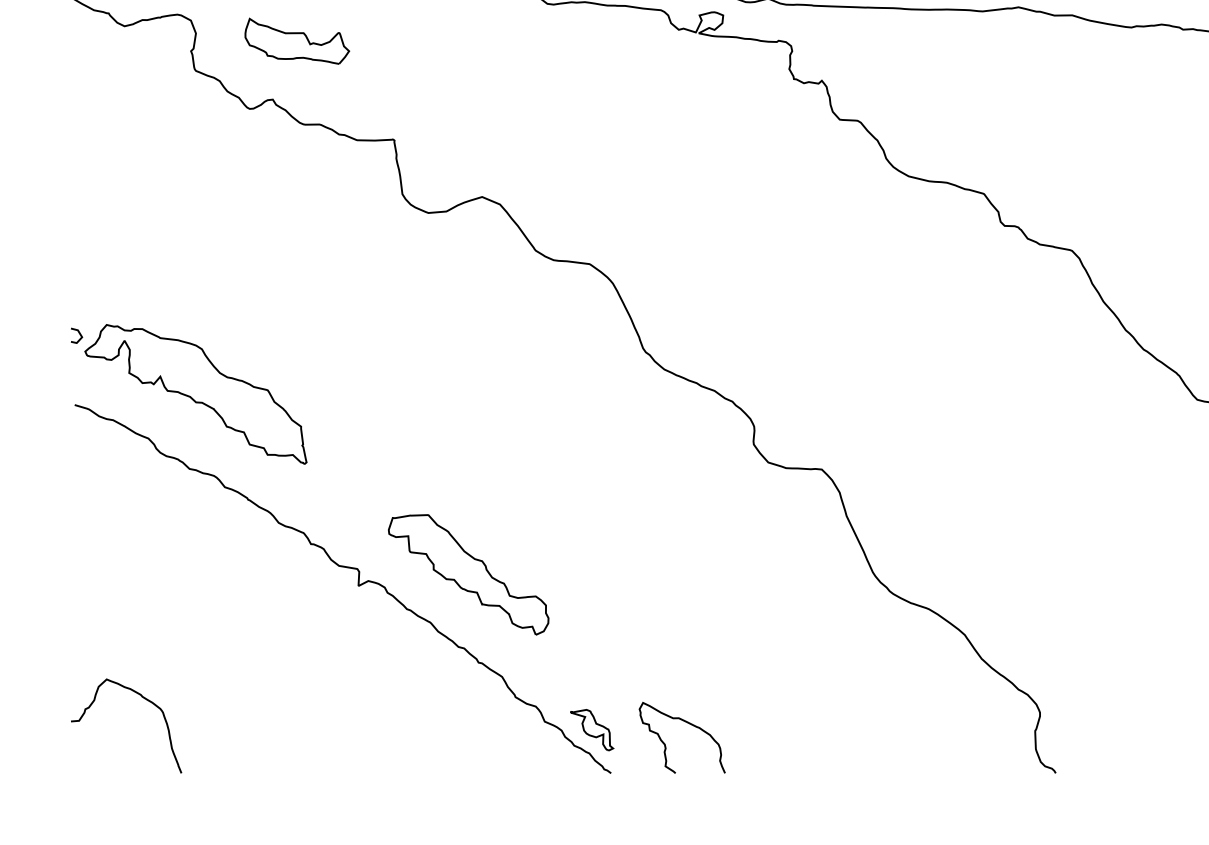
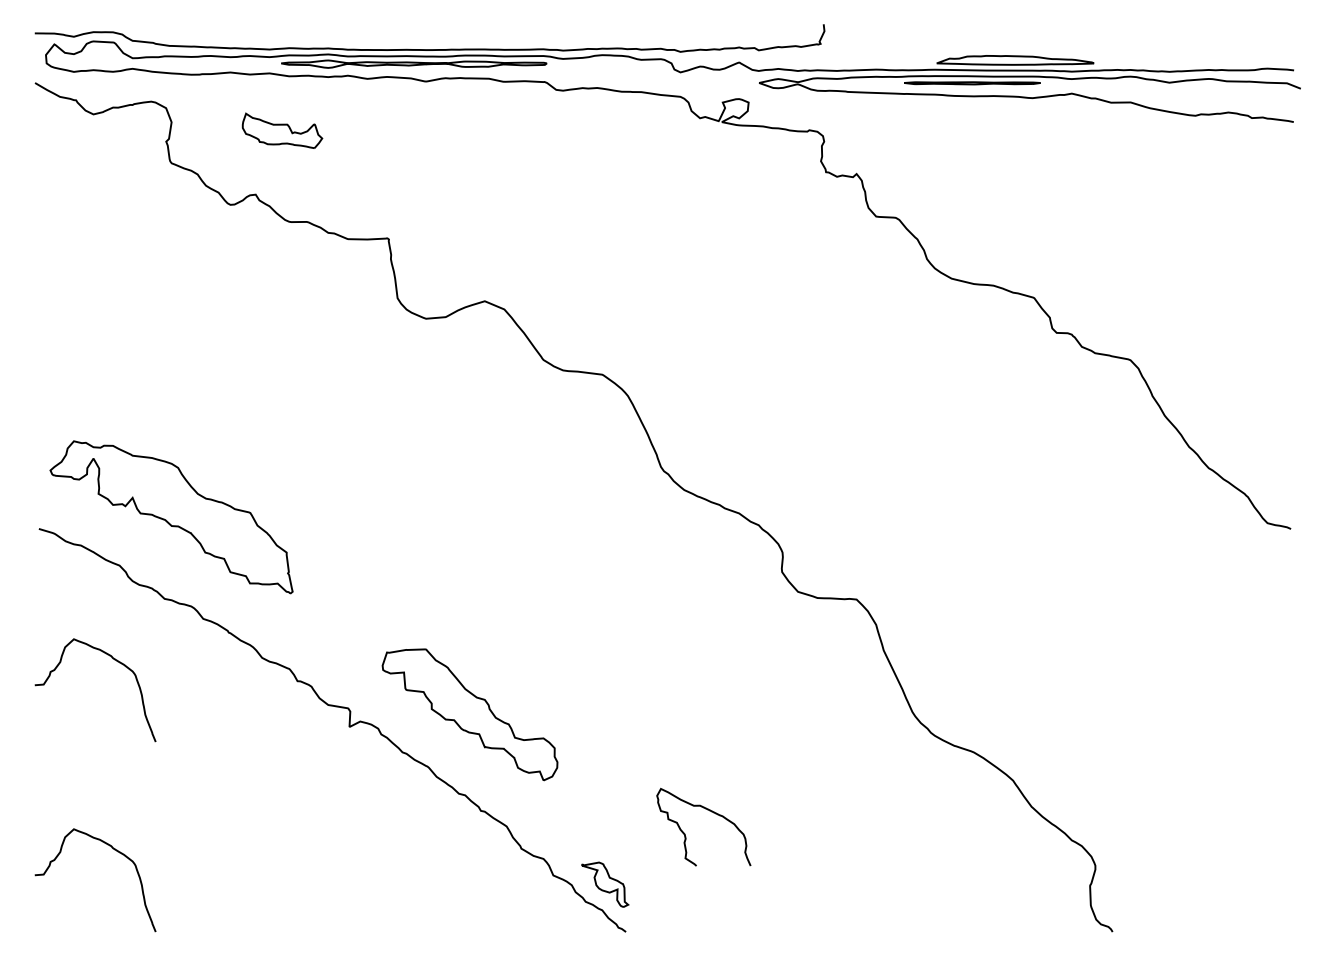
part: (297, 40) -> (282, 130), size x0.7
line: (78, 332) -> (42, 449), removed
curve: (143, 525) -> (114, 660), added
curve: (689, 724) -> (711, 812), moved

